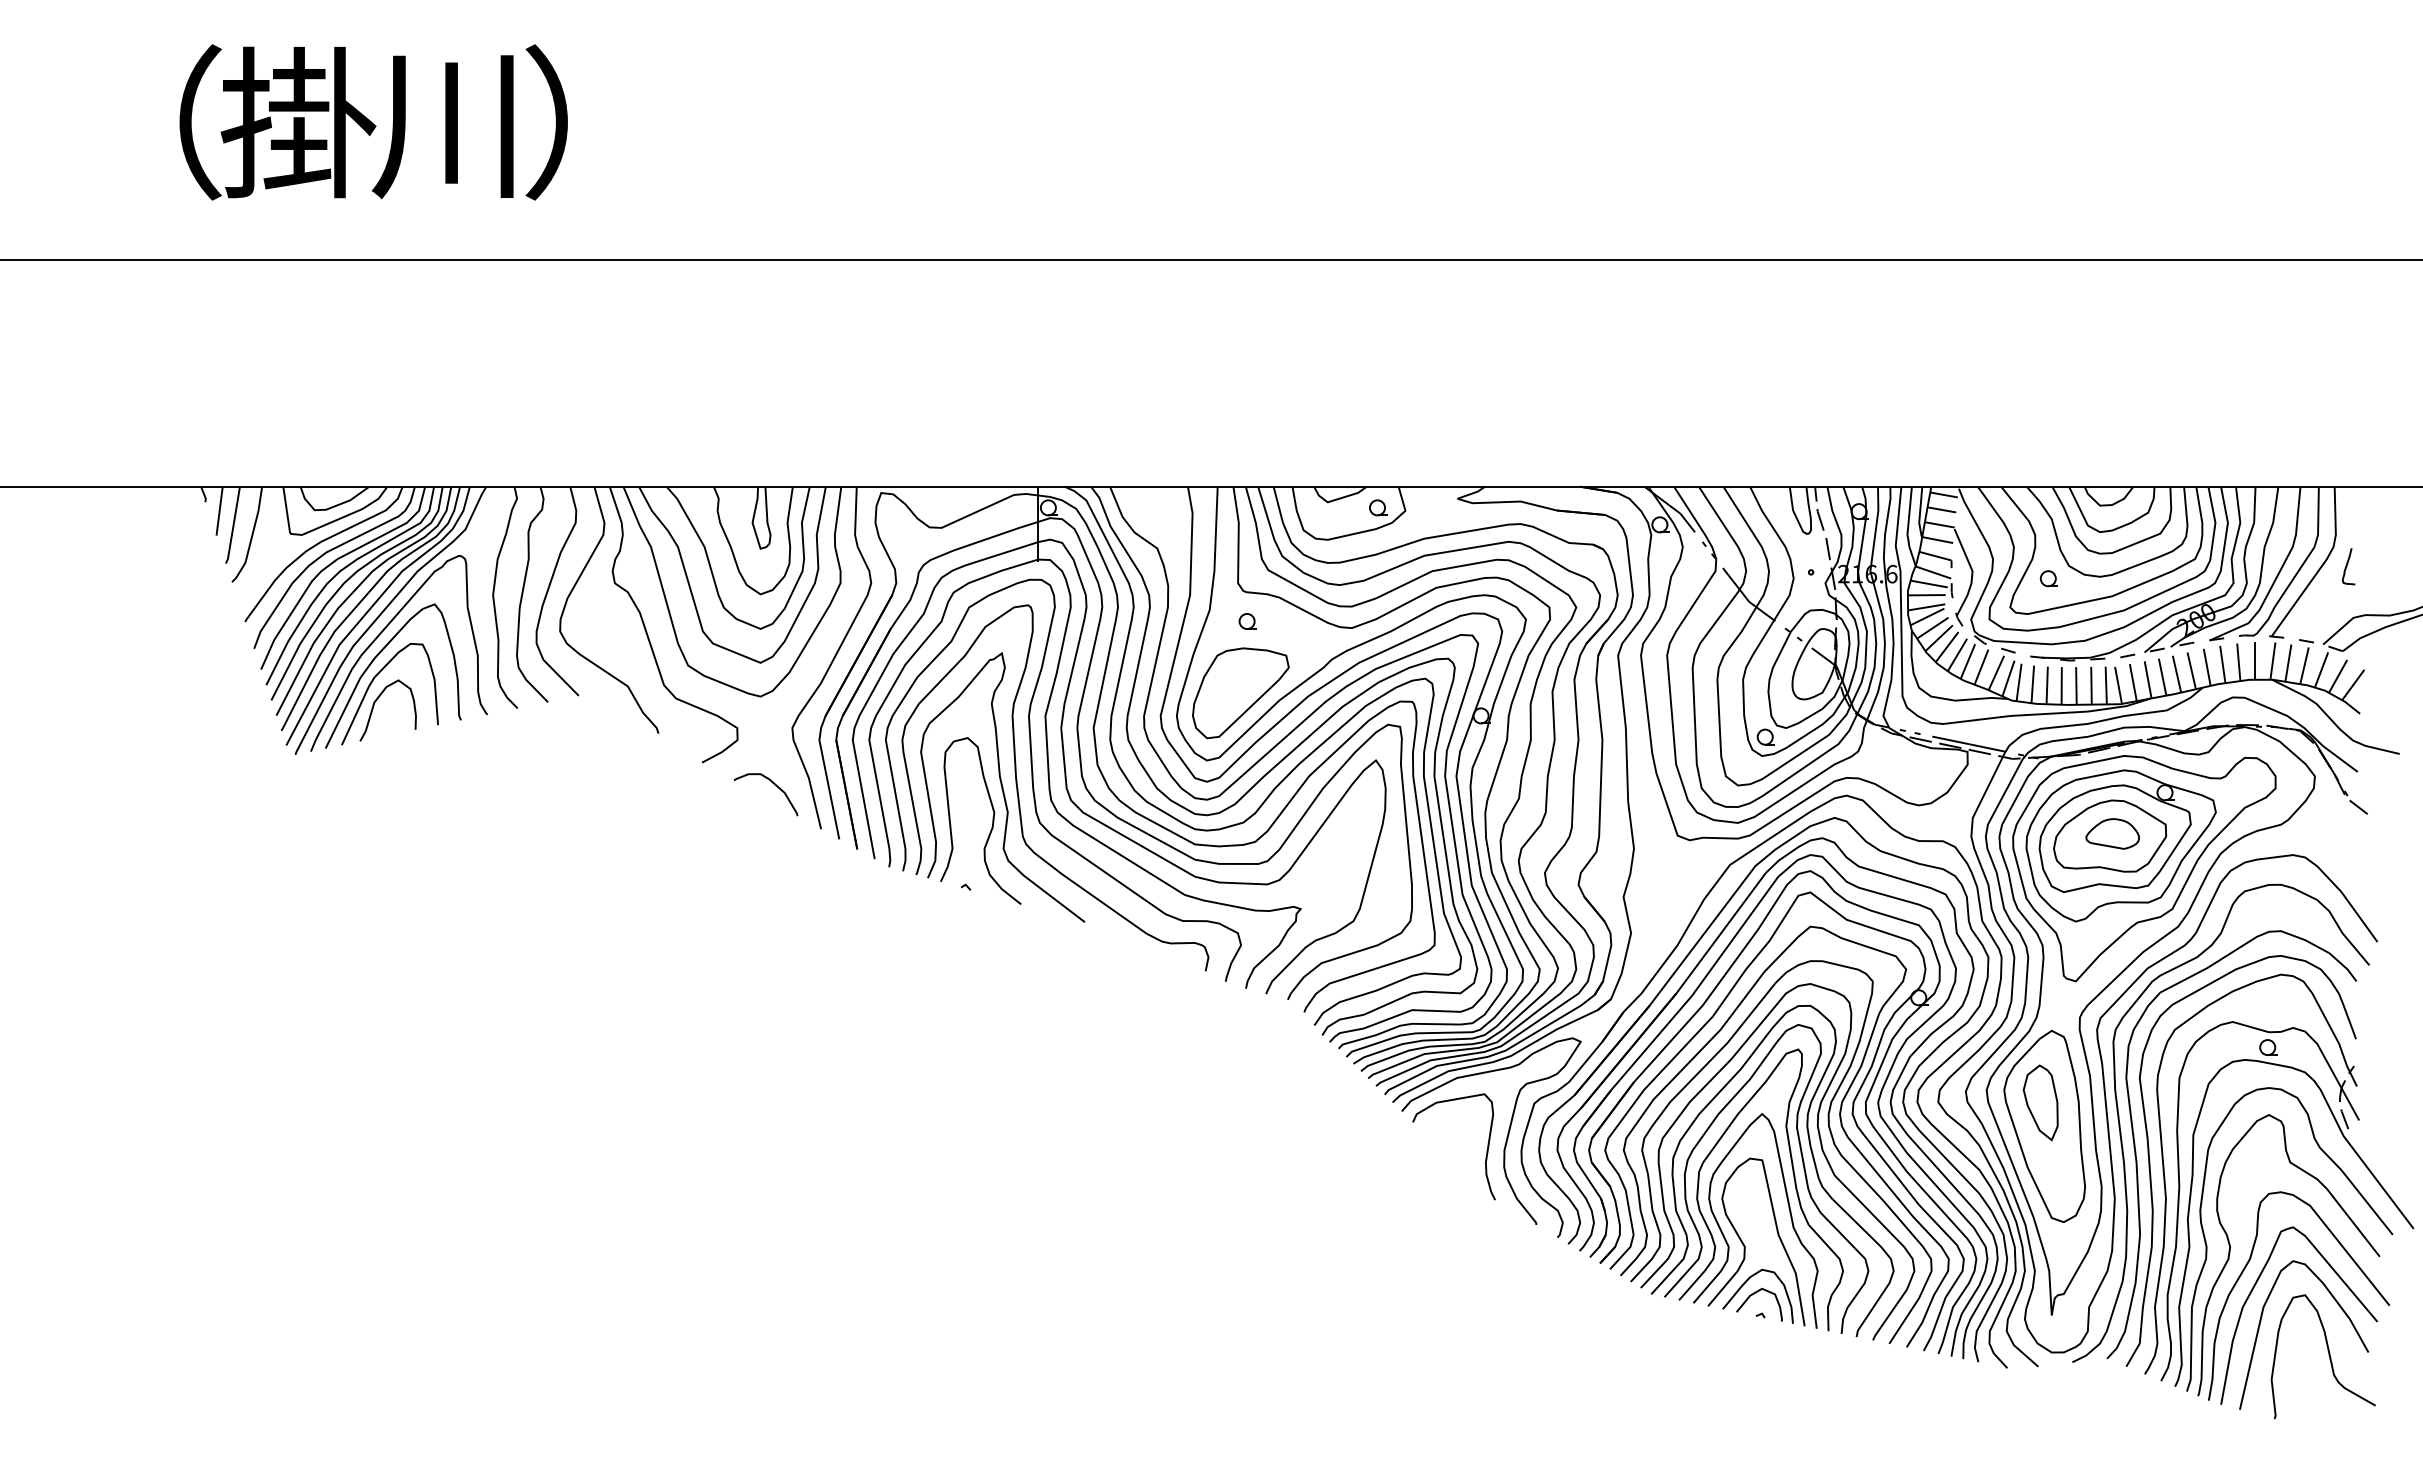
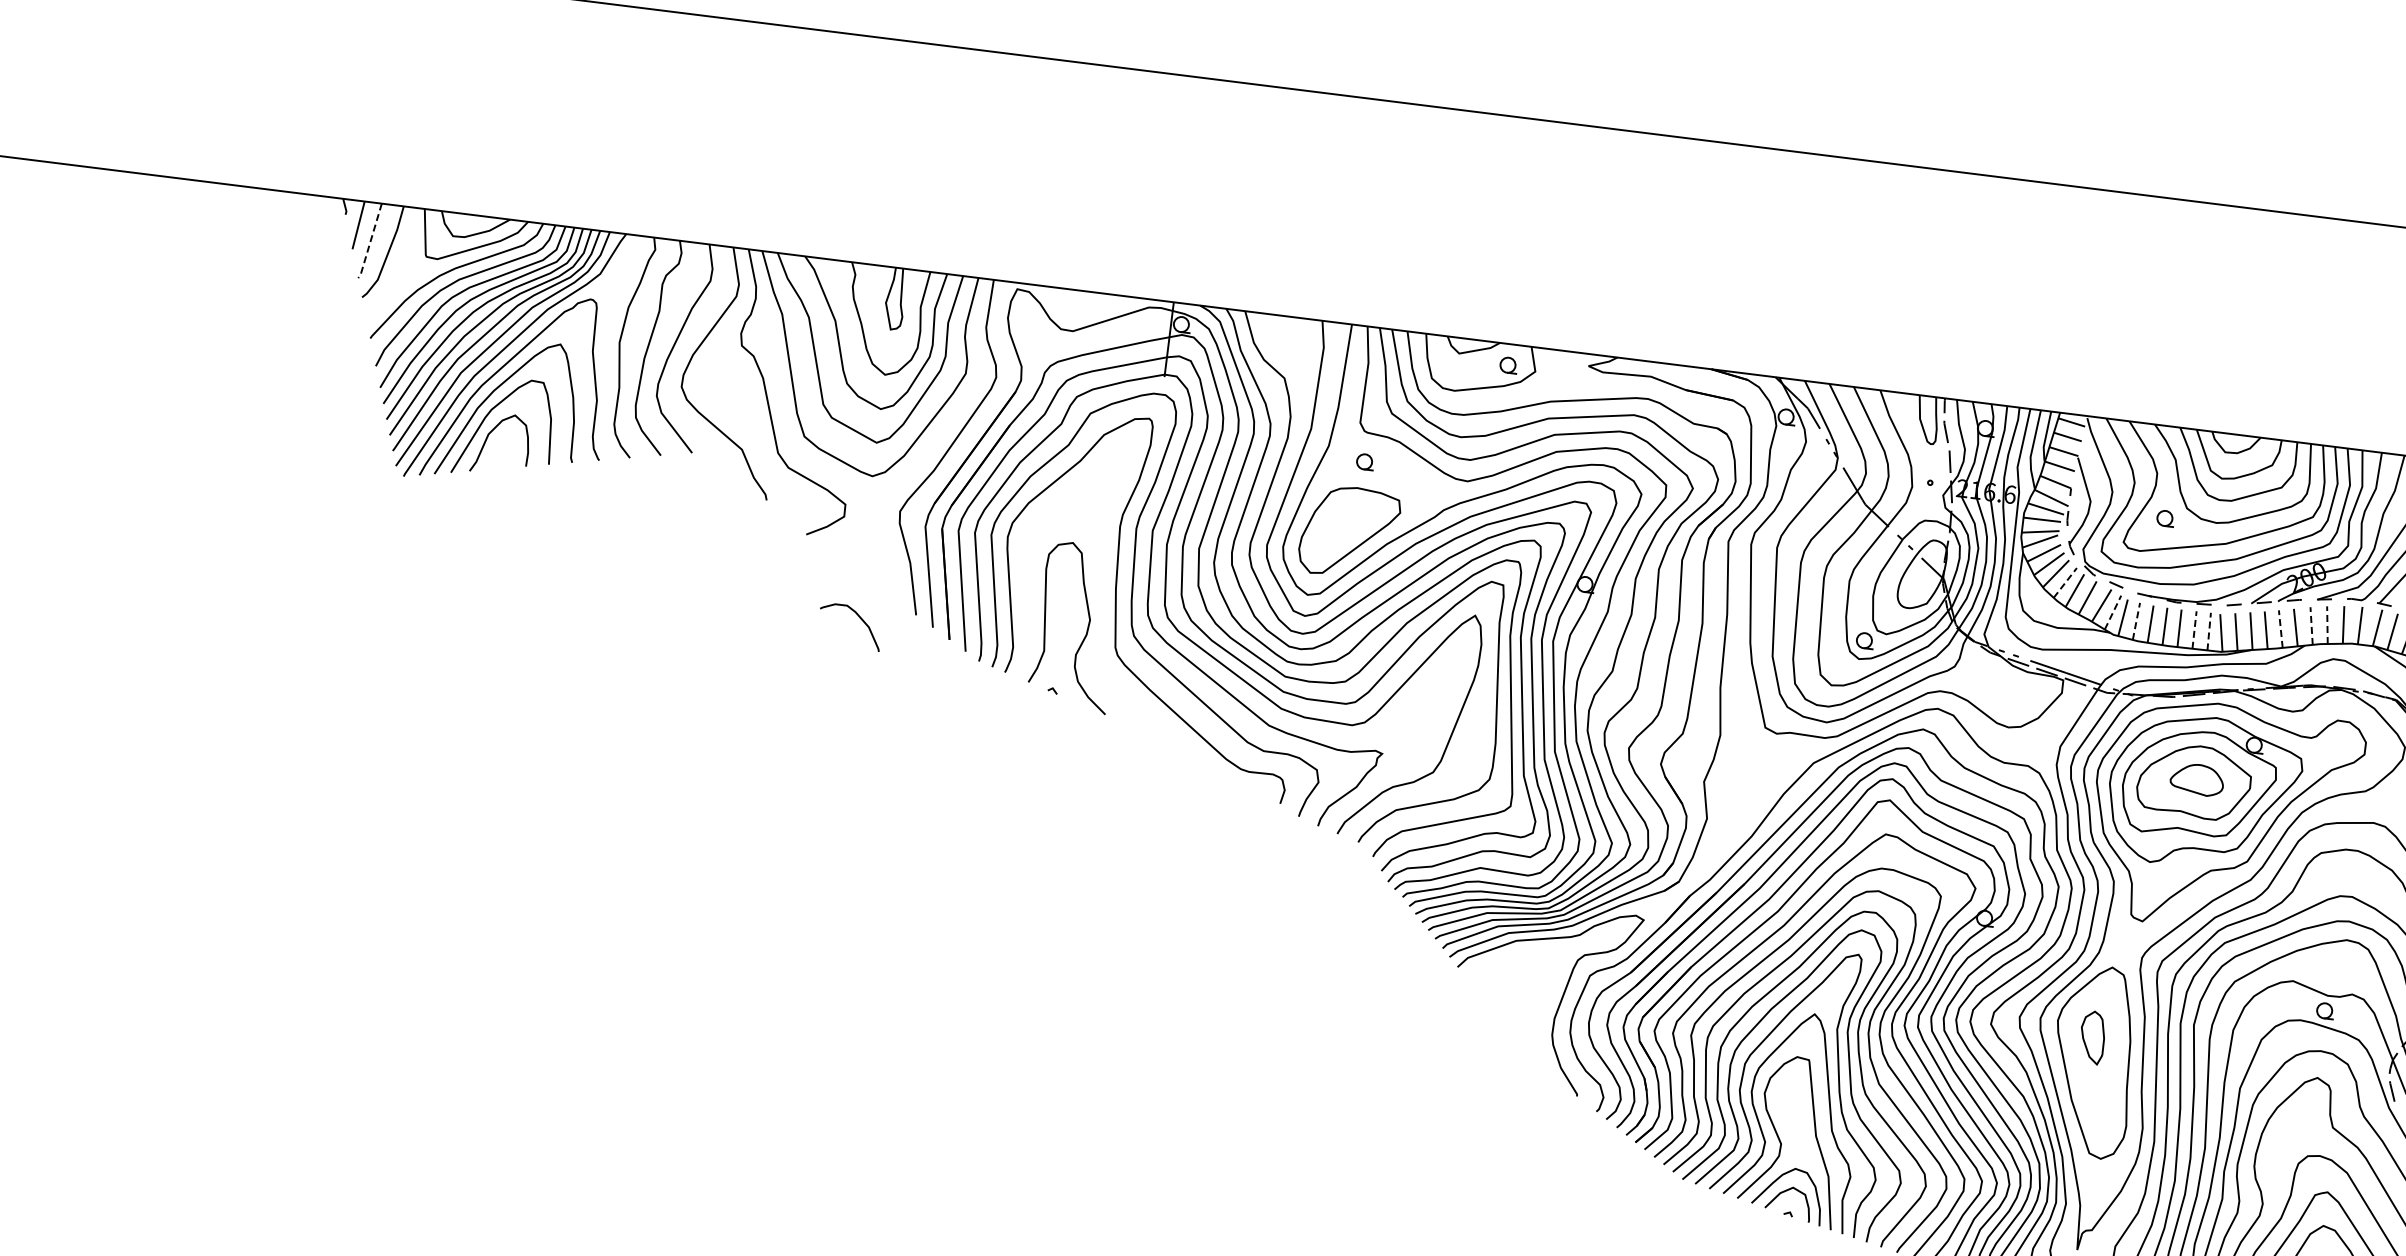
line: (233, 525) -> (370, 241), solid -> dashed
line: (1957, 655) -> (2065, 583), solid -> dashed
line: (2222, 664) -> (2327, 625), solid -> dashed
line: (2207, 667) -> (2311, 626), solid -> dashed
line: (2177, 674) -> (2281, 629), solid -> dashed
line: (2008, 678) -> (2113, 612), solid -> dashed
line: (2032, 684) -> (2136, 621), solid -> dashed
line: (2091, 685) -> (2194, 629), solid -> dashed
line: (2106, 685) -> (2209, 631), solid -> dashed
curve: (774, 785) -> (859, 618), moved
curve: (1002, 787) -> (1101, 596), removed
part: (2040, 1102) -> (2092, 1037), size x0.7
curve: (1486, 1150) -> (1536, 1016), removed

